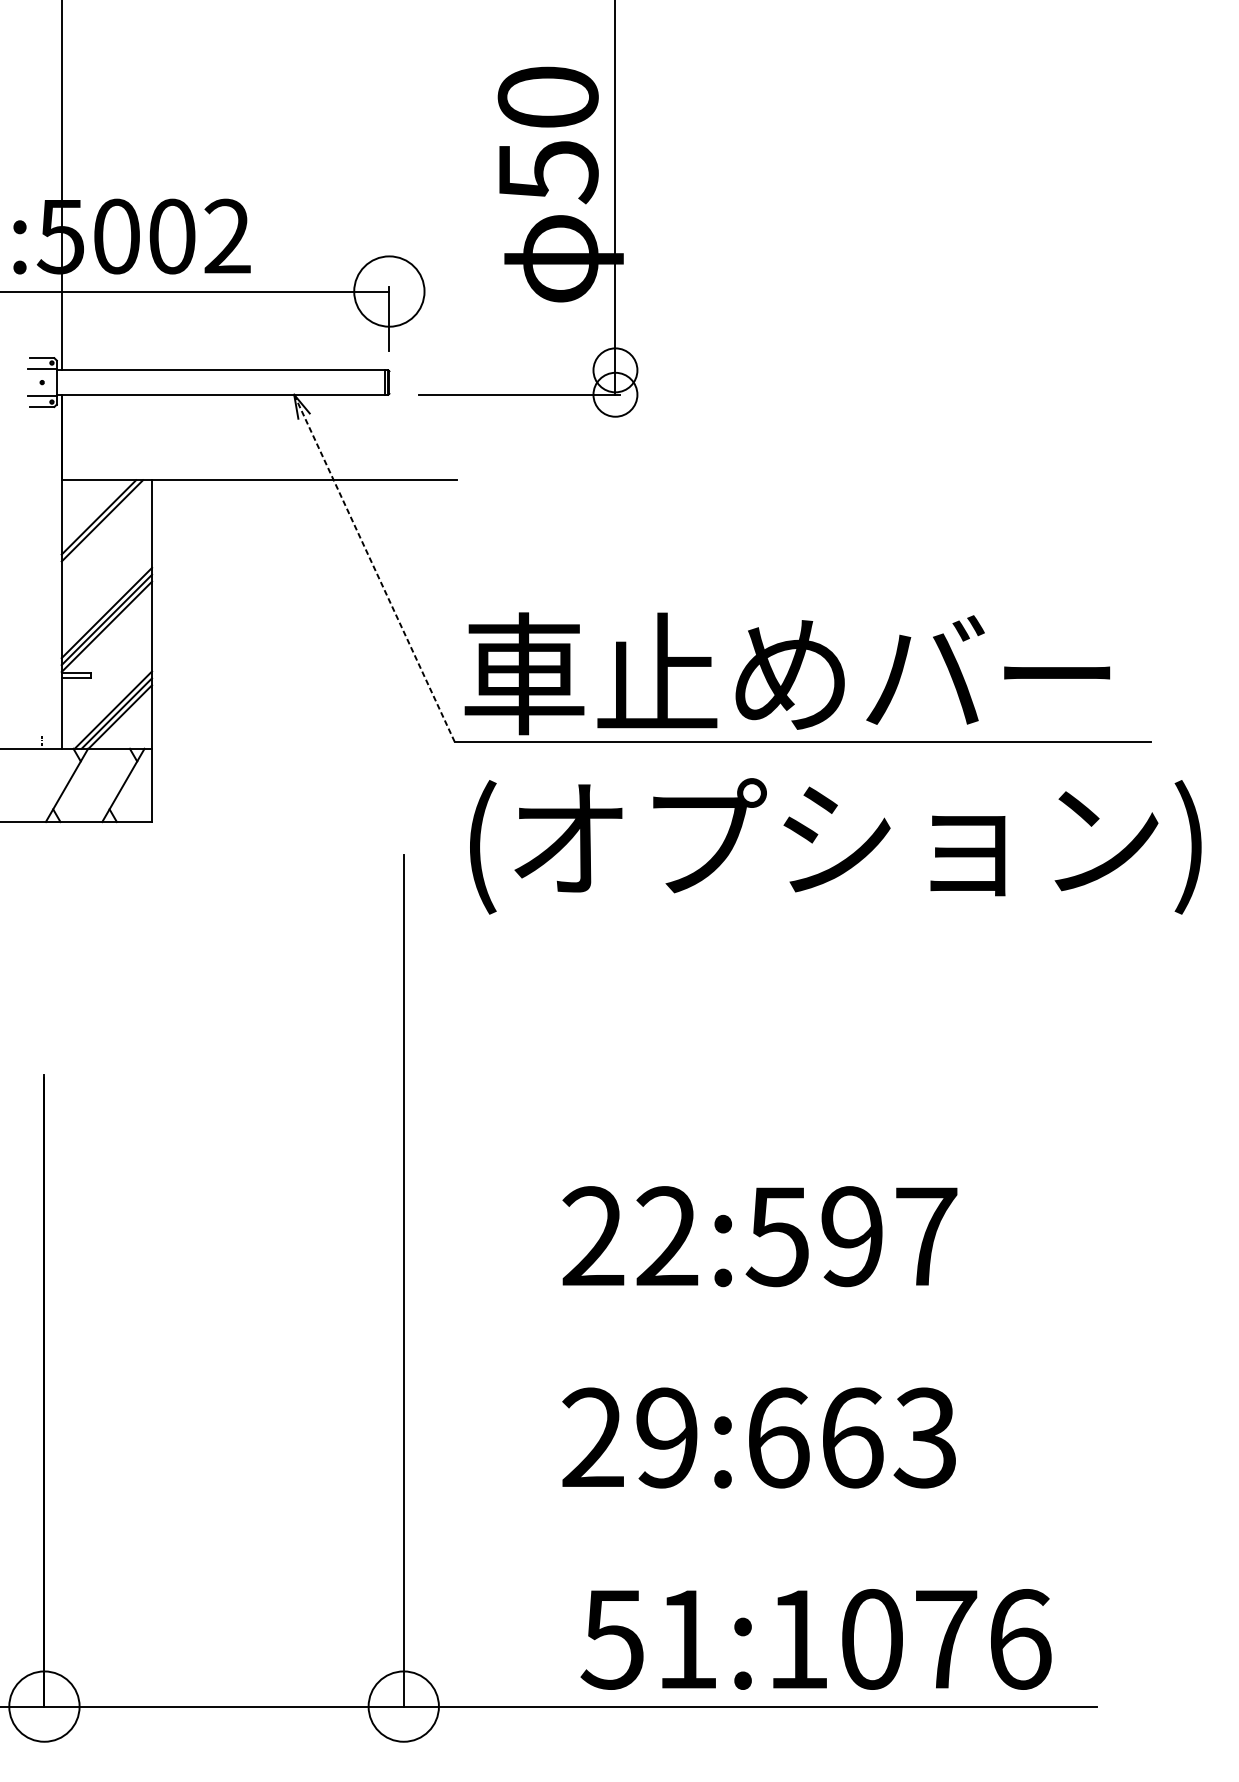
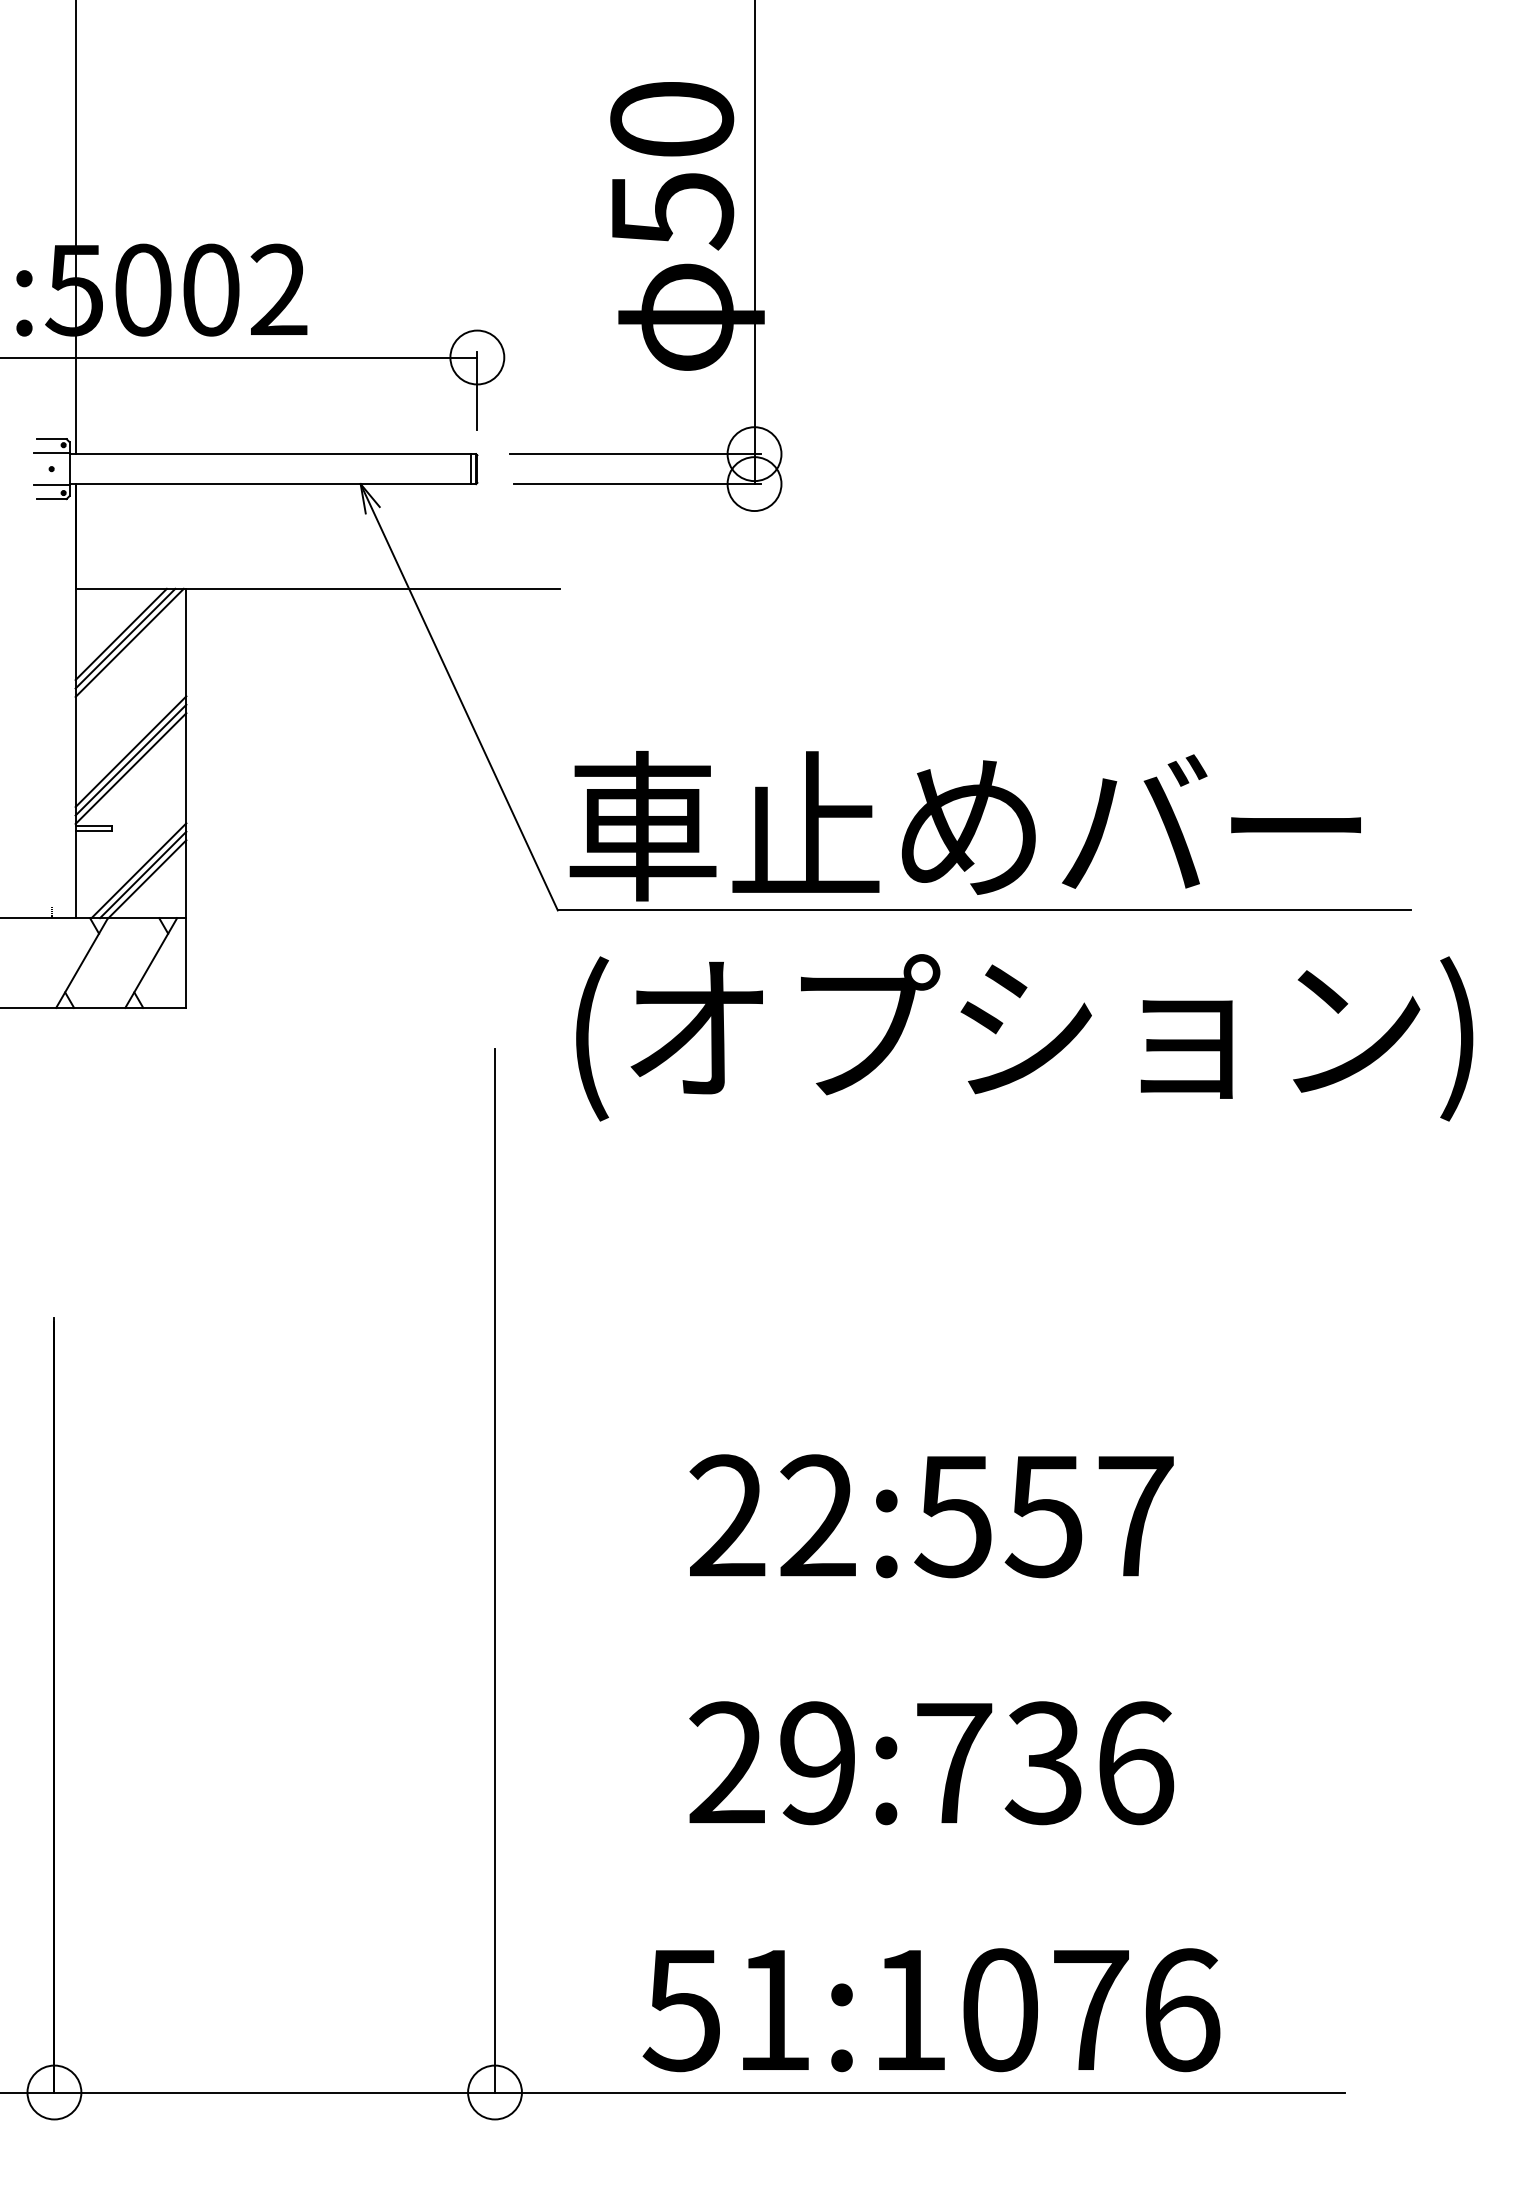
circle: (389, 291) -> (477, 357), size x0.62
line: (517, 370) -> (634, 454), added
line: (105, 523) -> (129, 642), added
line: (374, 568) -> (459, 697), dashed -> solid
text: (851, 1236) -> (1043, 1516), 22:597 -> 22:557
text: (852, 1438) -> (1045, 1763), 29:663 -> 29:736
text: (816, 1639) -> (931, 2010), moved
circle: (44, 1706) -> (54, 2092), size x0.62
circle: (403, 1706) -> (494, 2092), size x0.62

